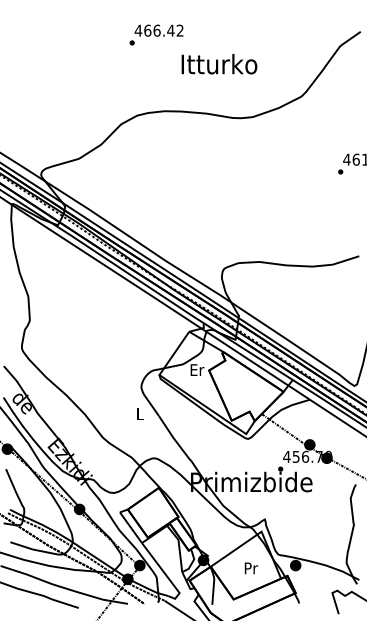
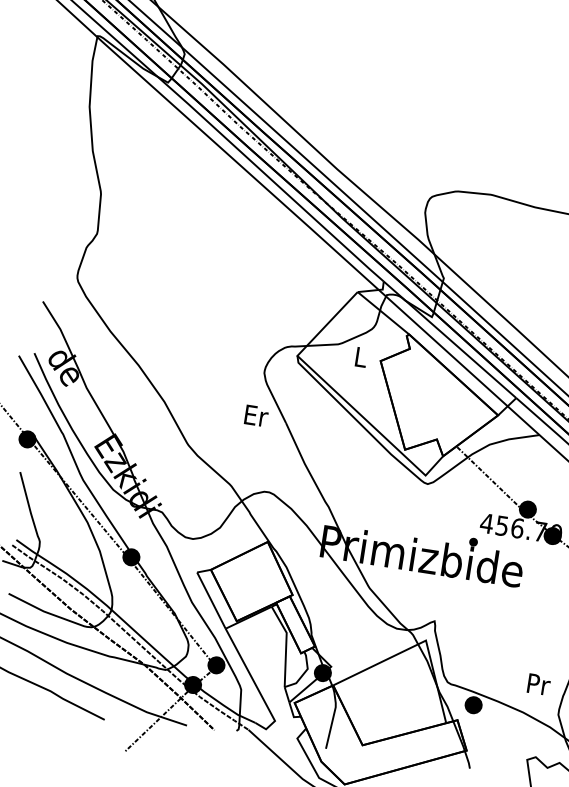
text: (197, 369) -> (361, 356), Er -> L
text: (140, 414) -> (256, 416), L -> Er
text: (251, 568) -> (539, 684), moved

